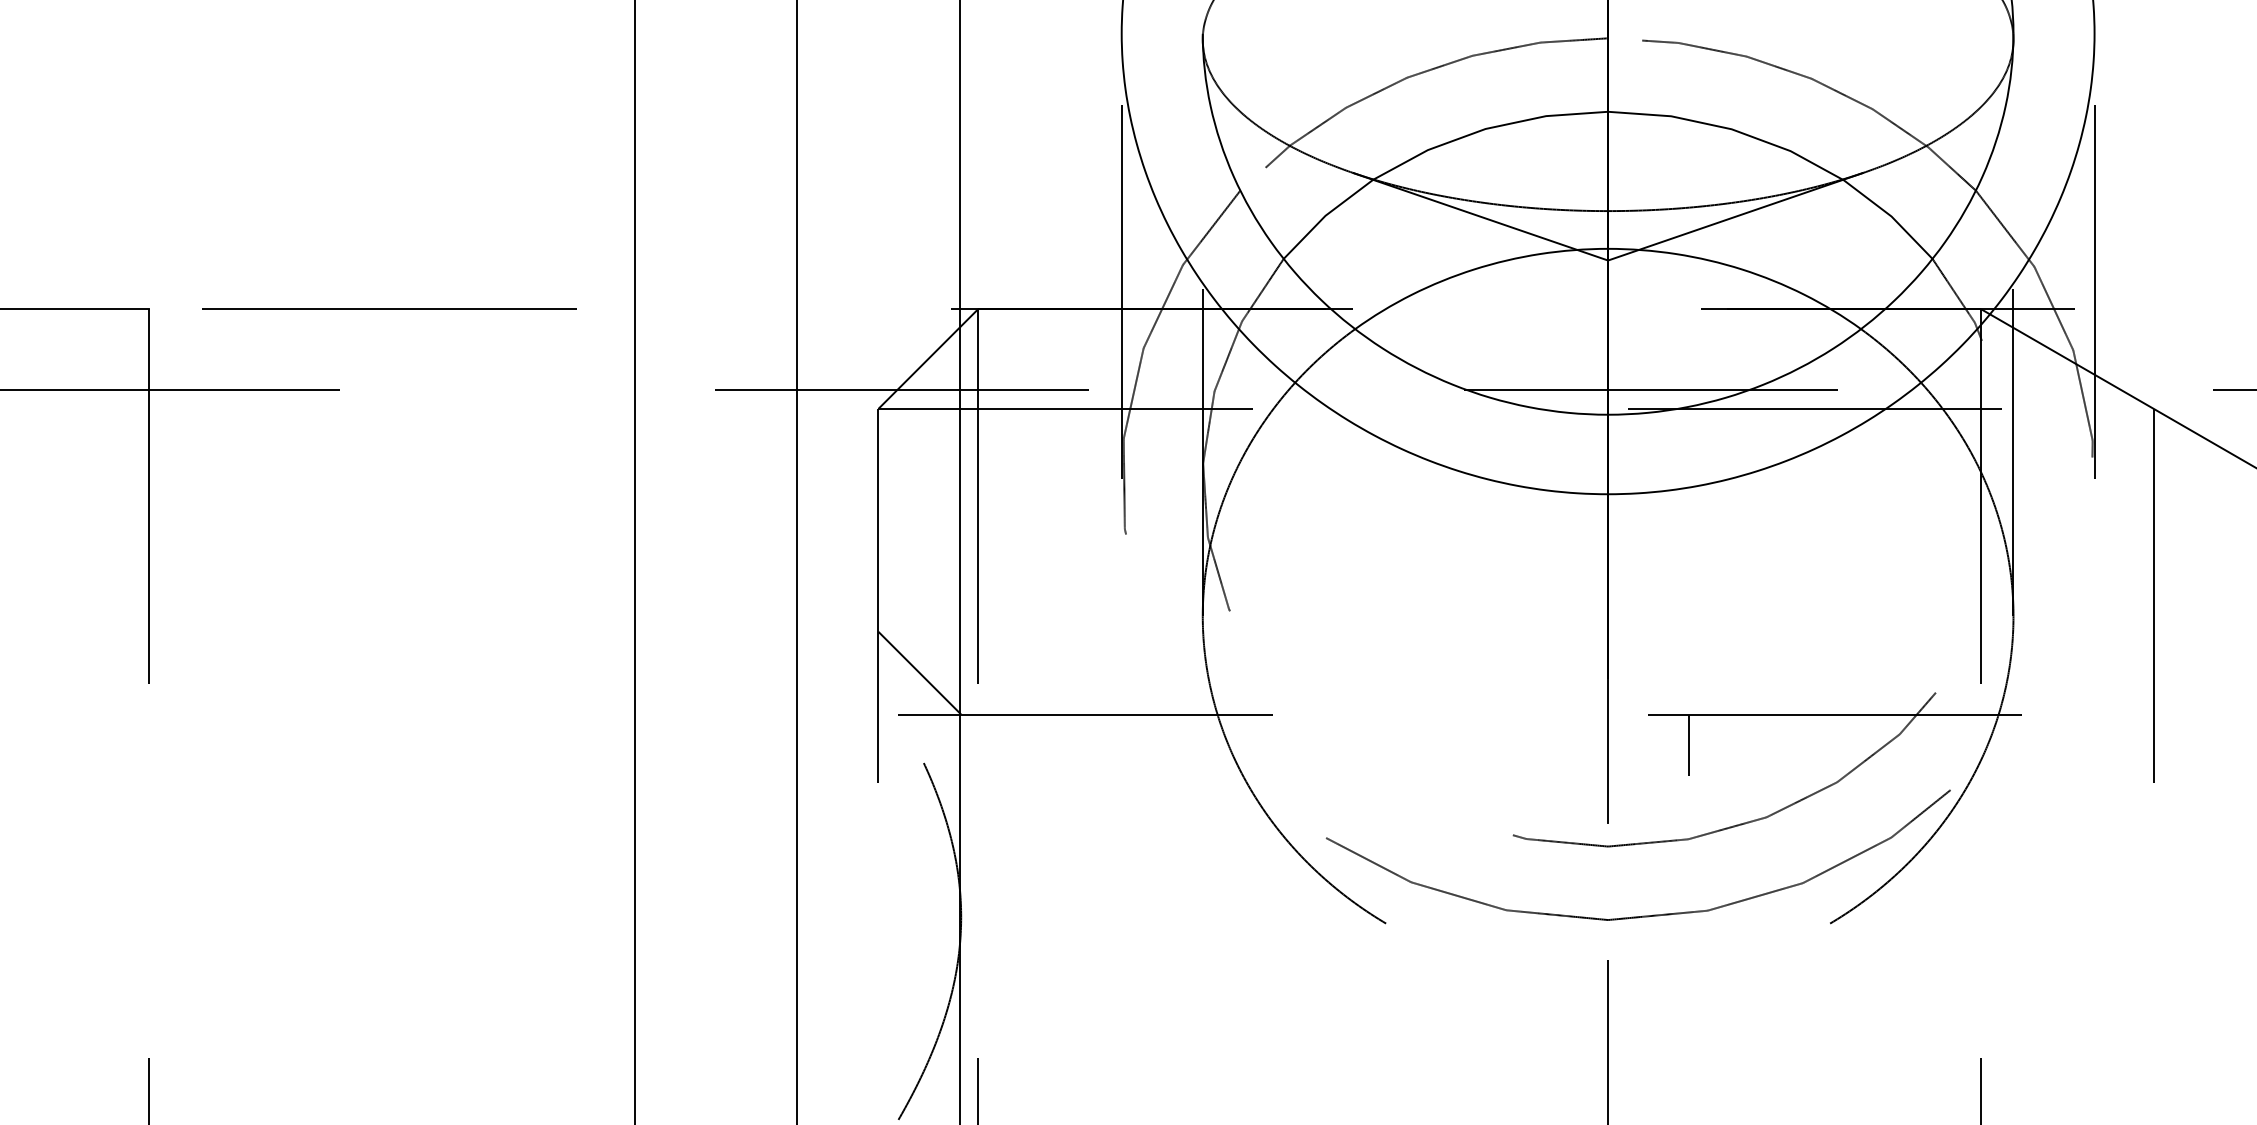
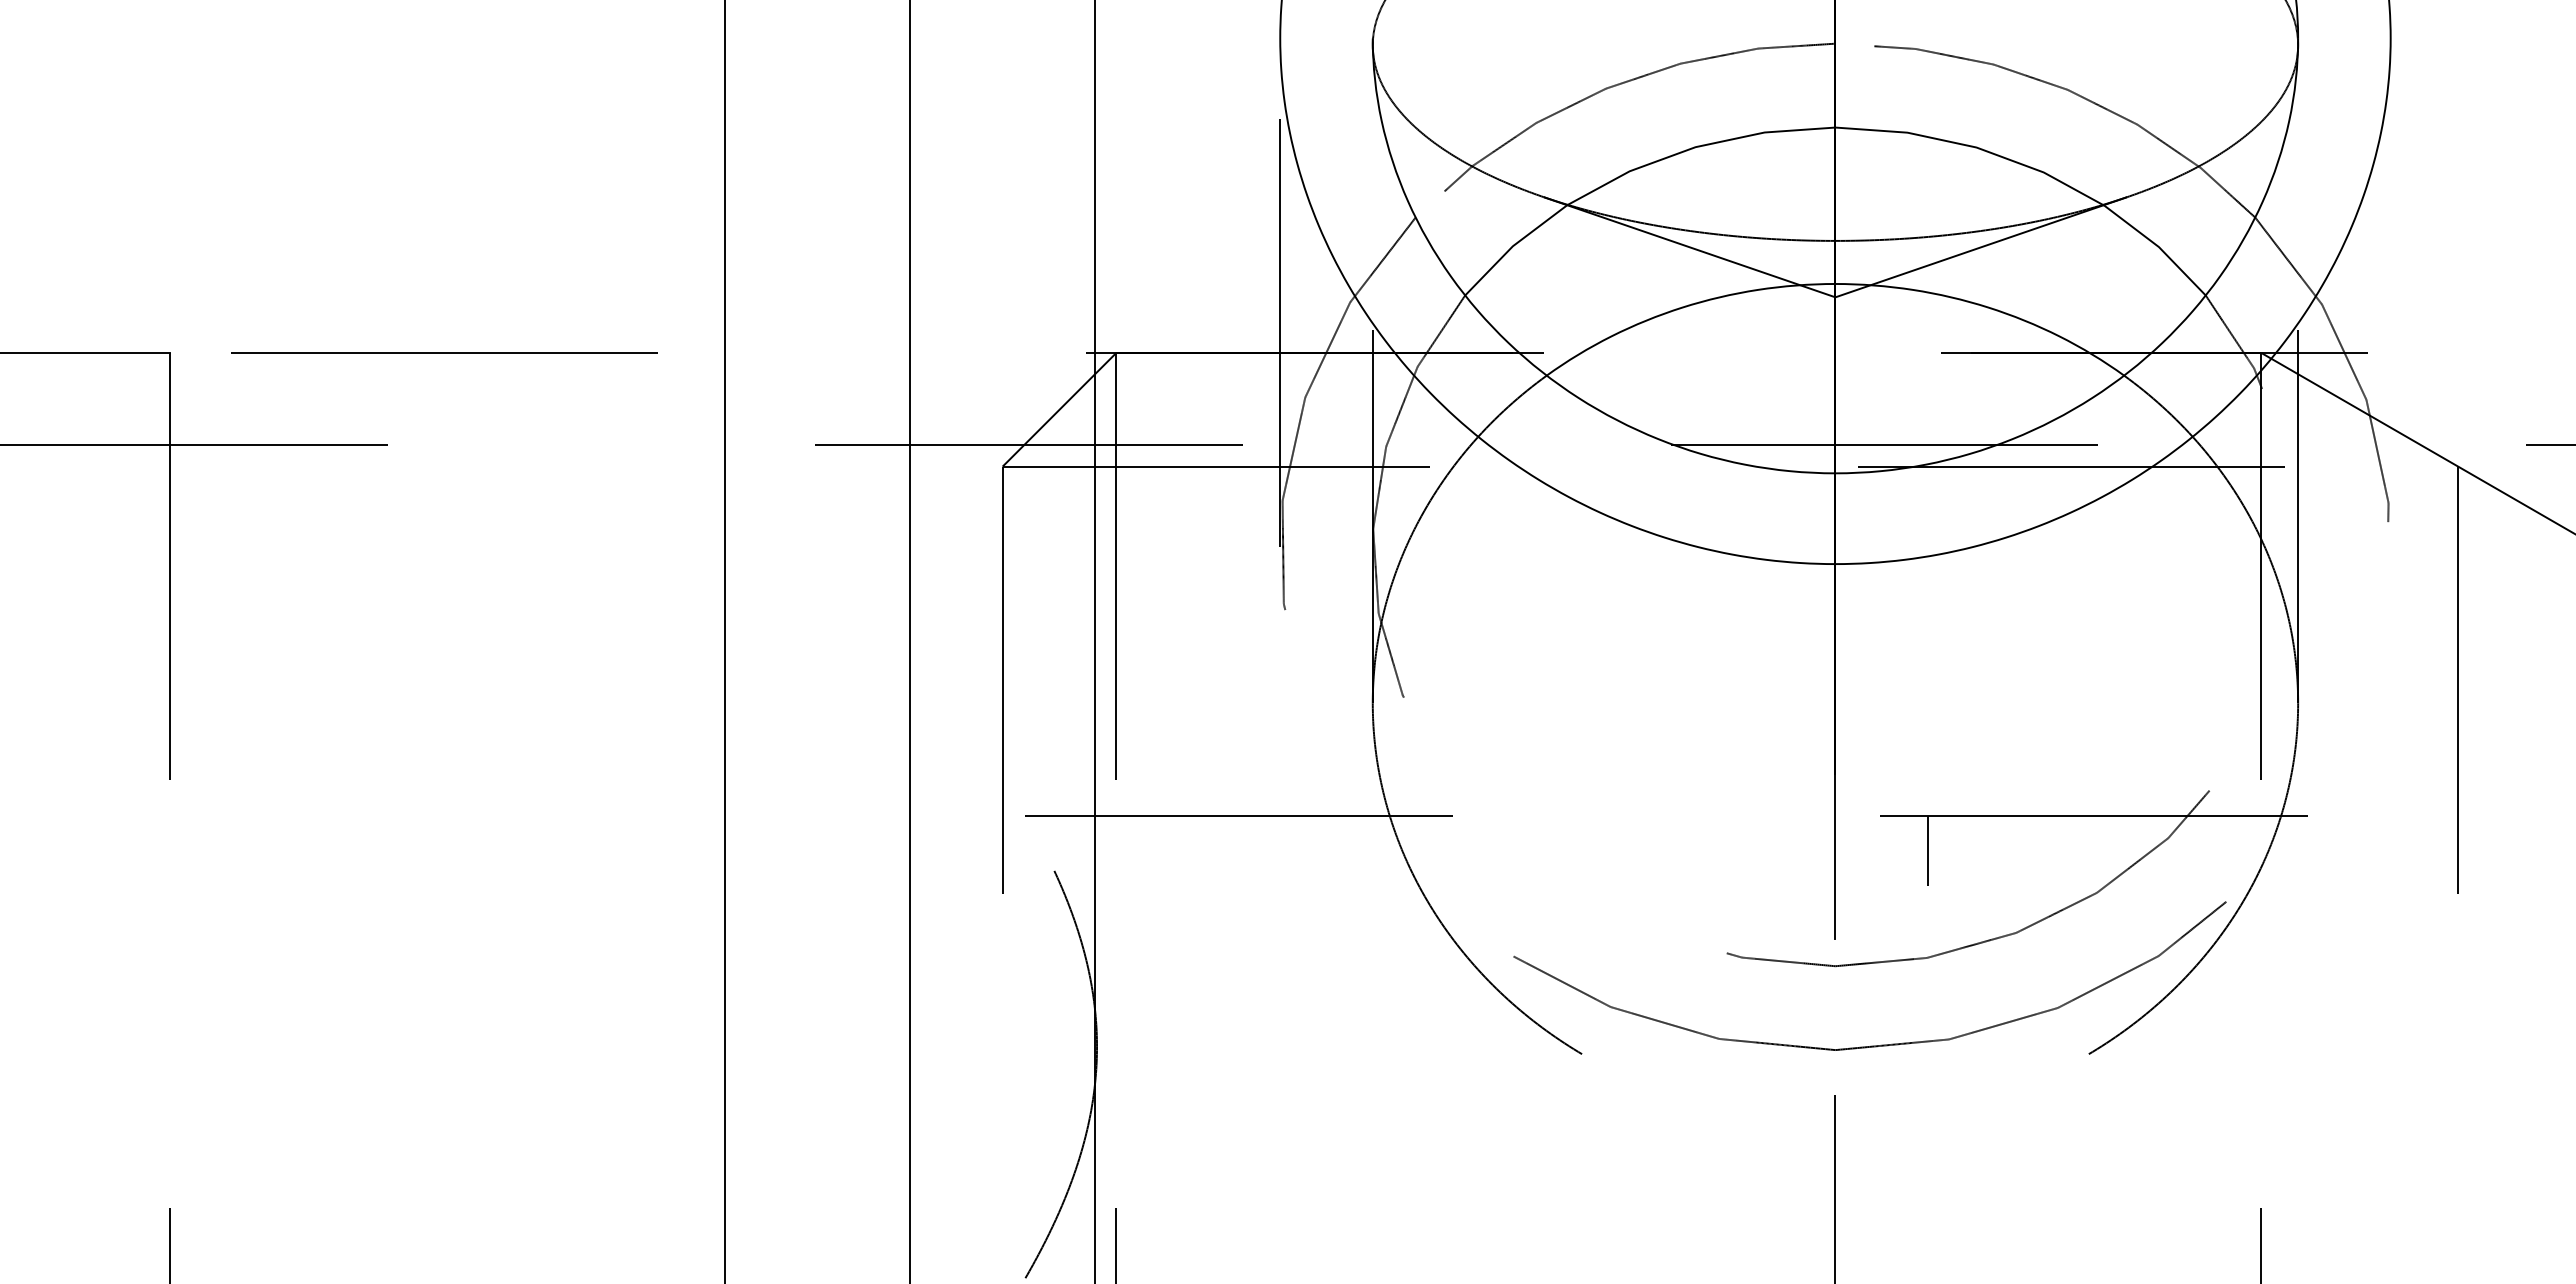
line: (2094, 256) -> (2390, 292), removed
line: (919, 673) -> (1049, 768), removed

